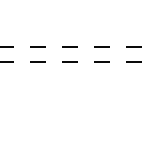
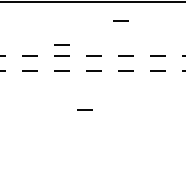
line: (96, 11) -> (120, 20), added
line: (37, 35) -> (61, 44), added
line: (60, 100) -> (84, 109), added

